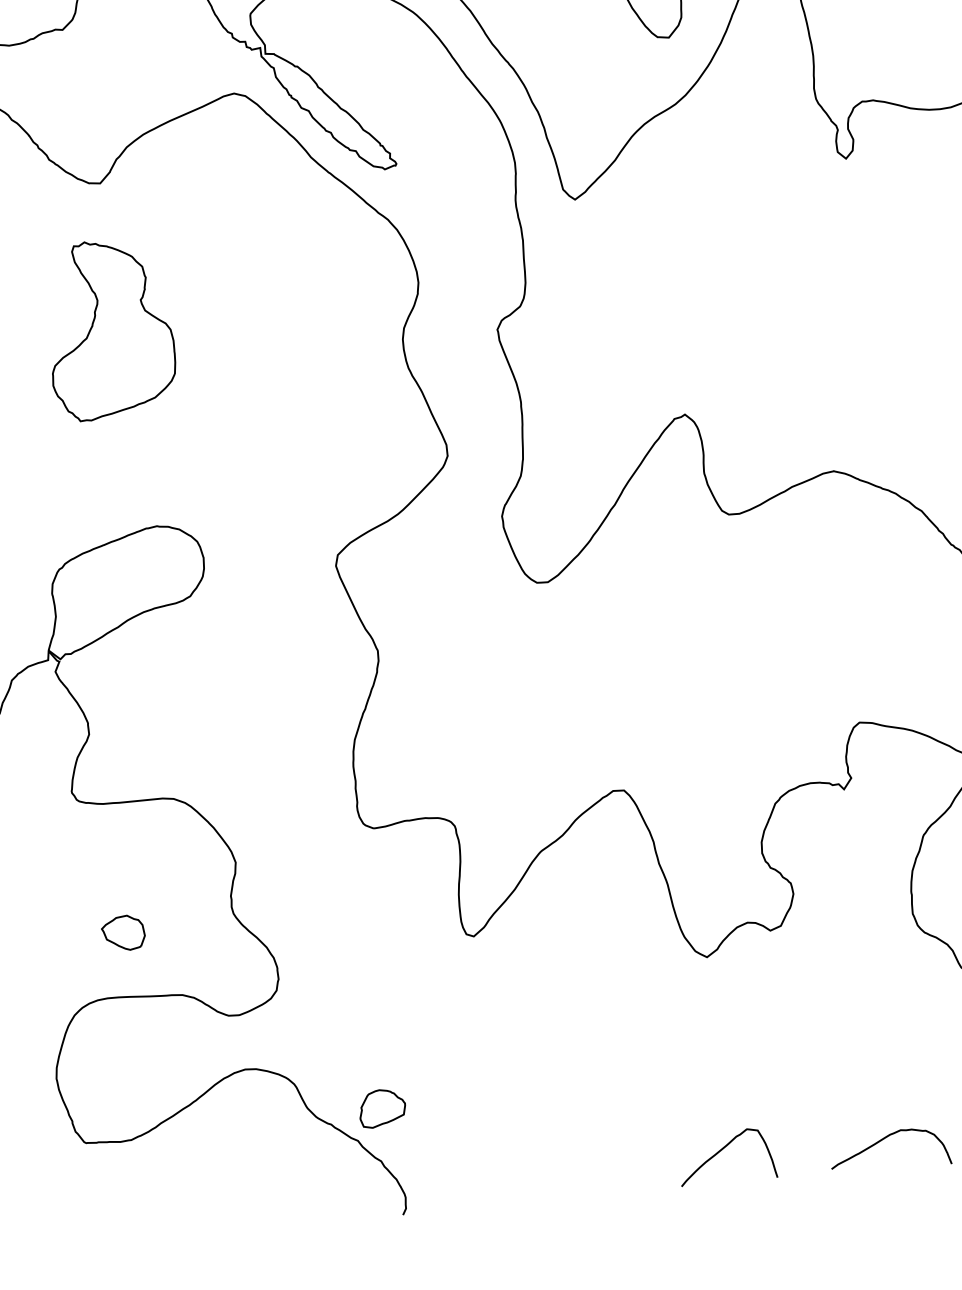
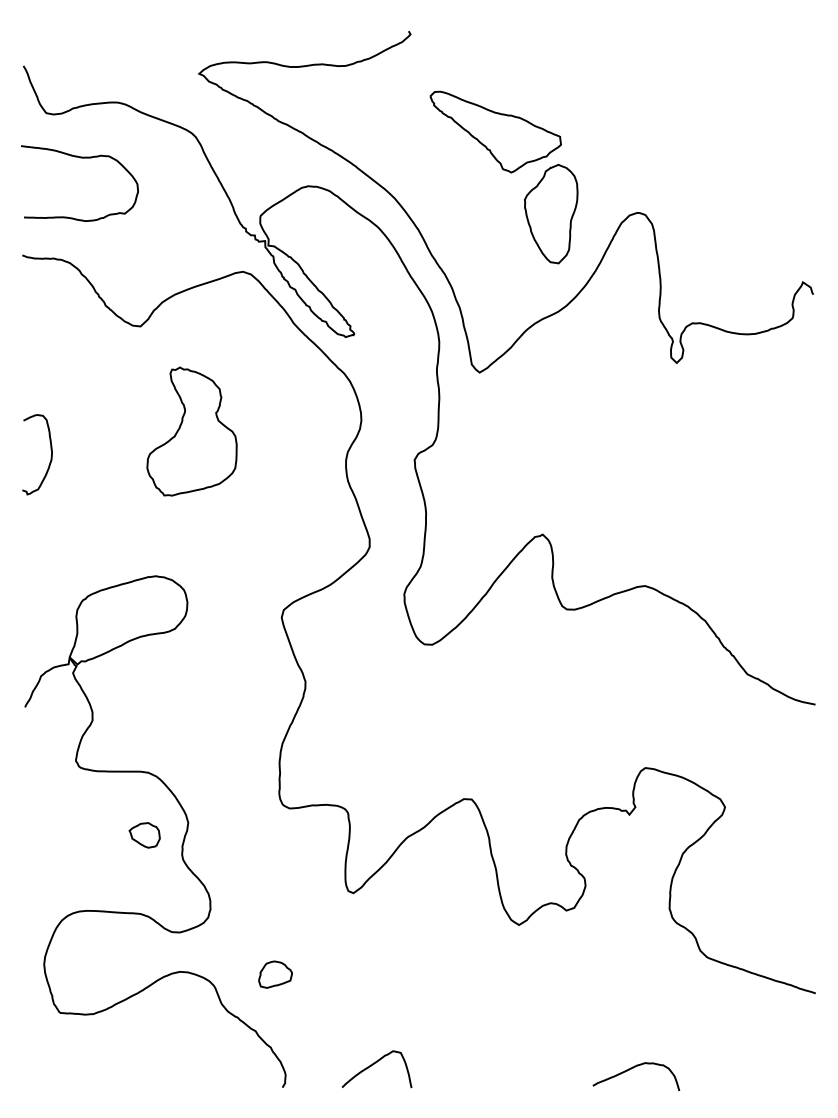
part: (109, 329) -> (191, 431), moved
part: (123, 933) -> (144, 835), moved
part: (382, 1108) -> (275, 974), moved
curve: (721, 1151) -> (373, 1065), moved

